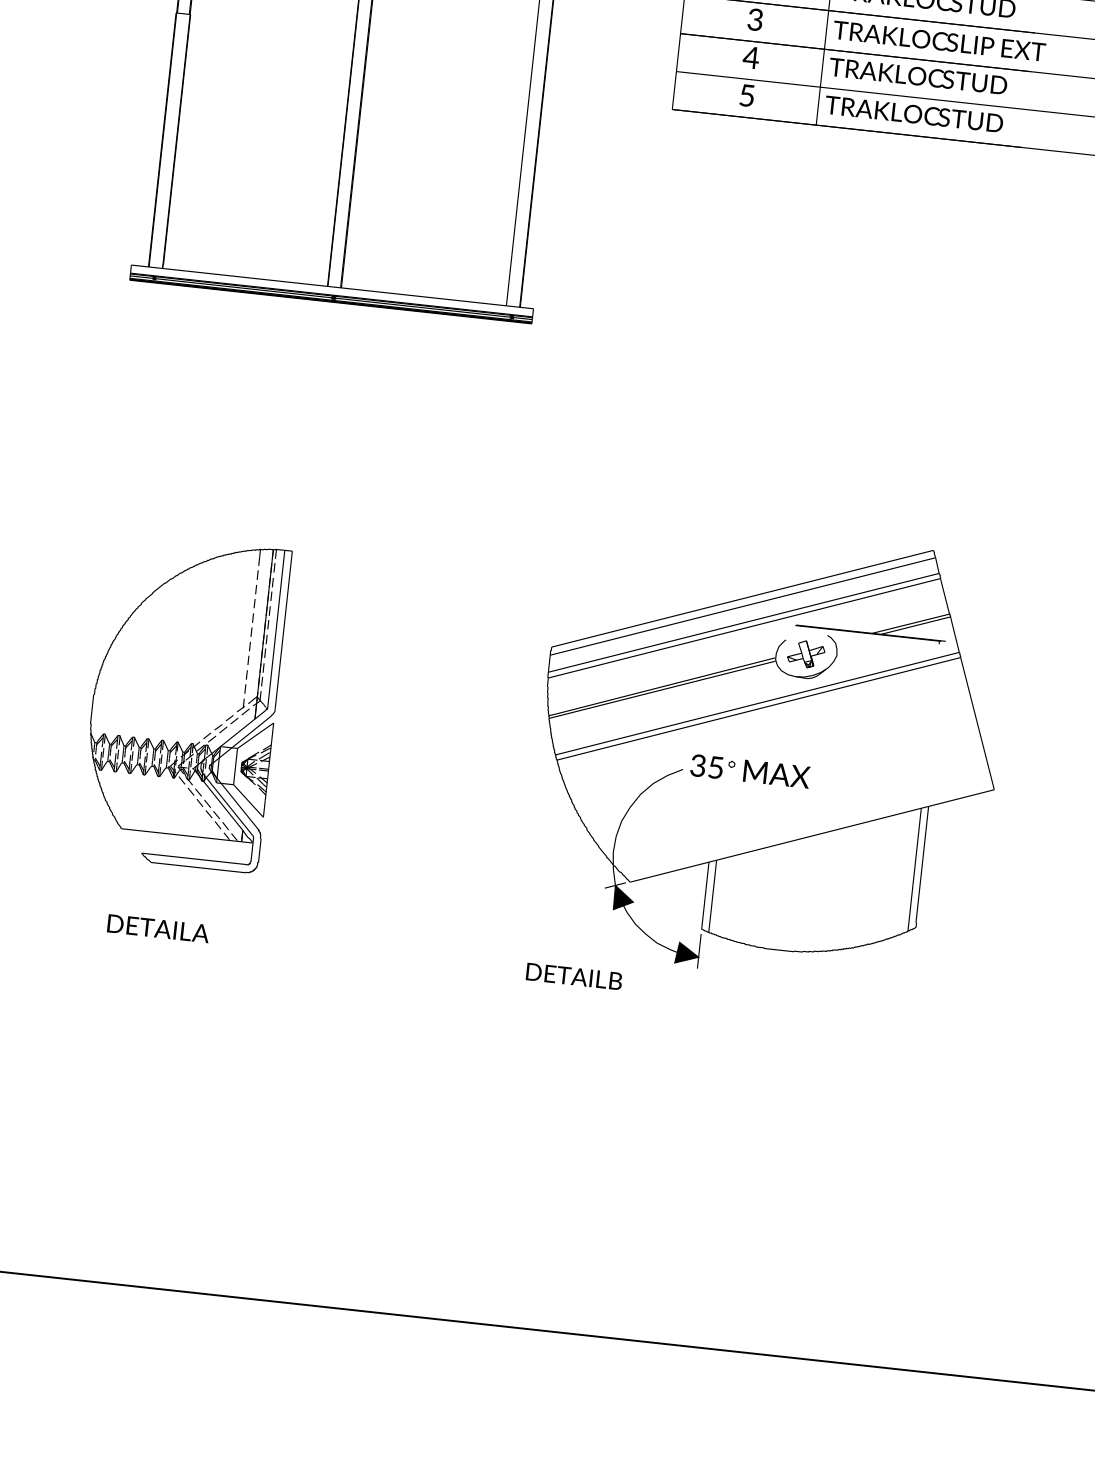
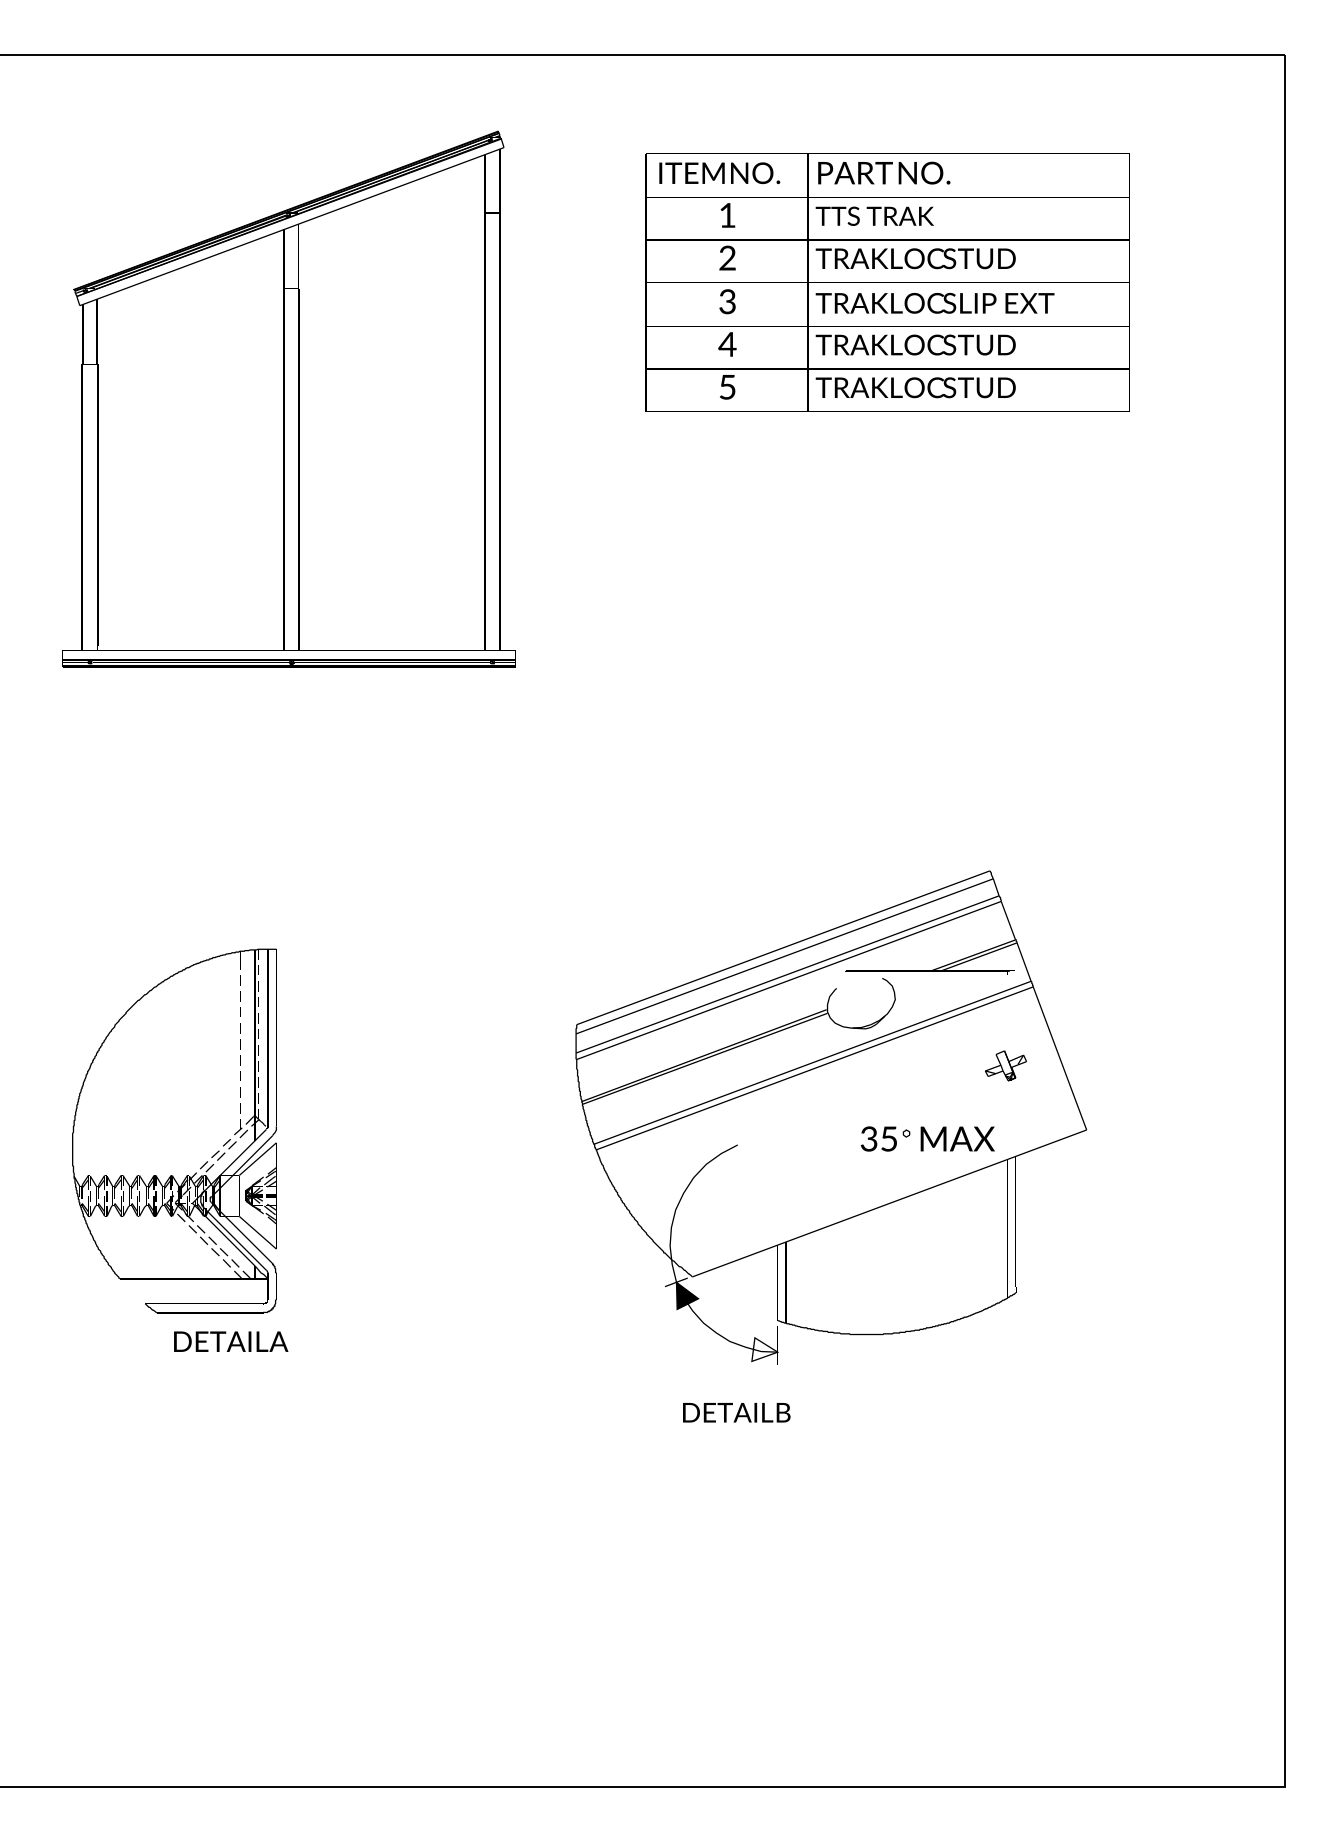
part: (805, 653) -> (1005, 1065), moved
text: (750, 770) -> (927, 1138), moved
text: (158, 928) -> (231, 1341), moved
fill: (687, 953) -> (764, 1349), removed
text: (574, 976) -> (736, 1412), moved

